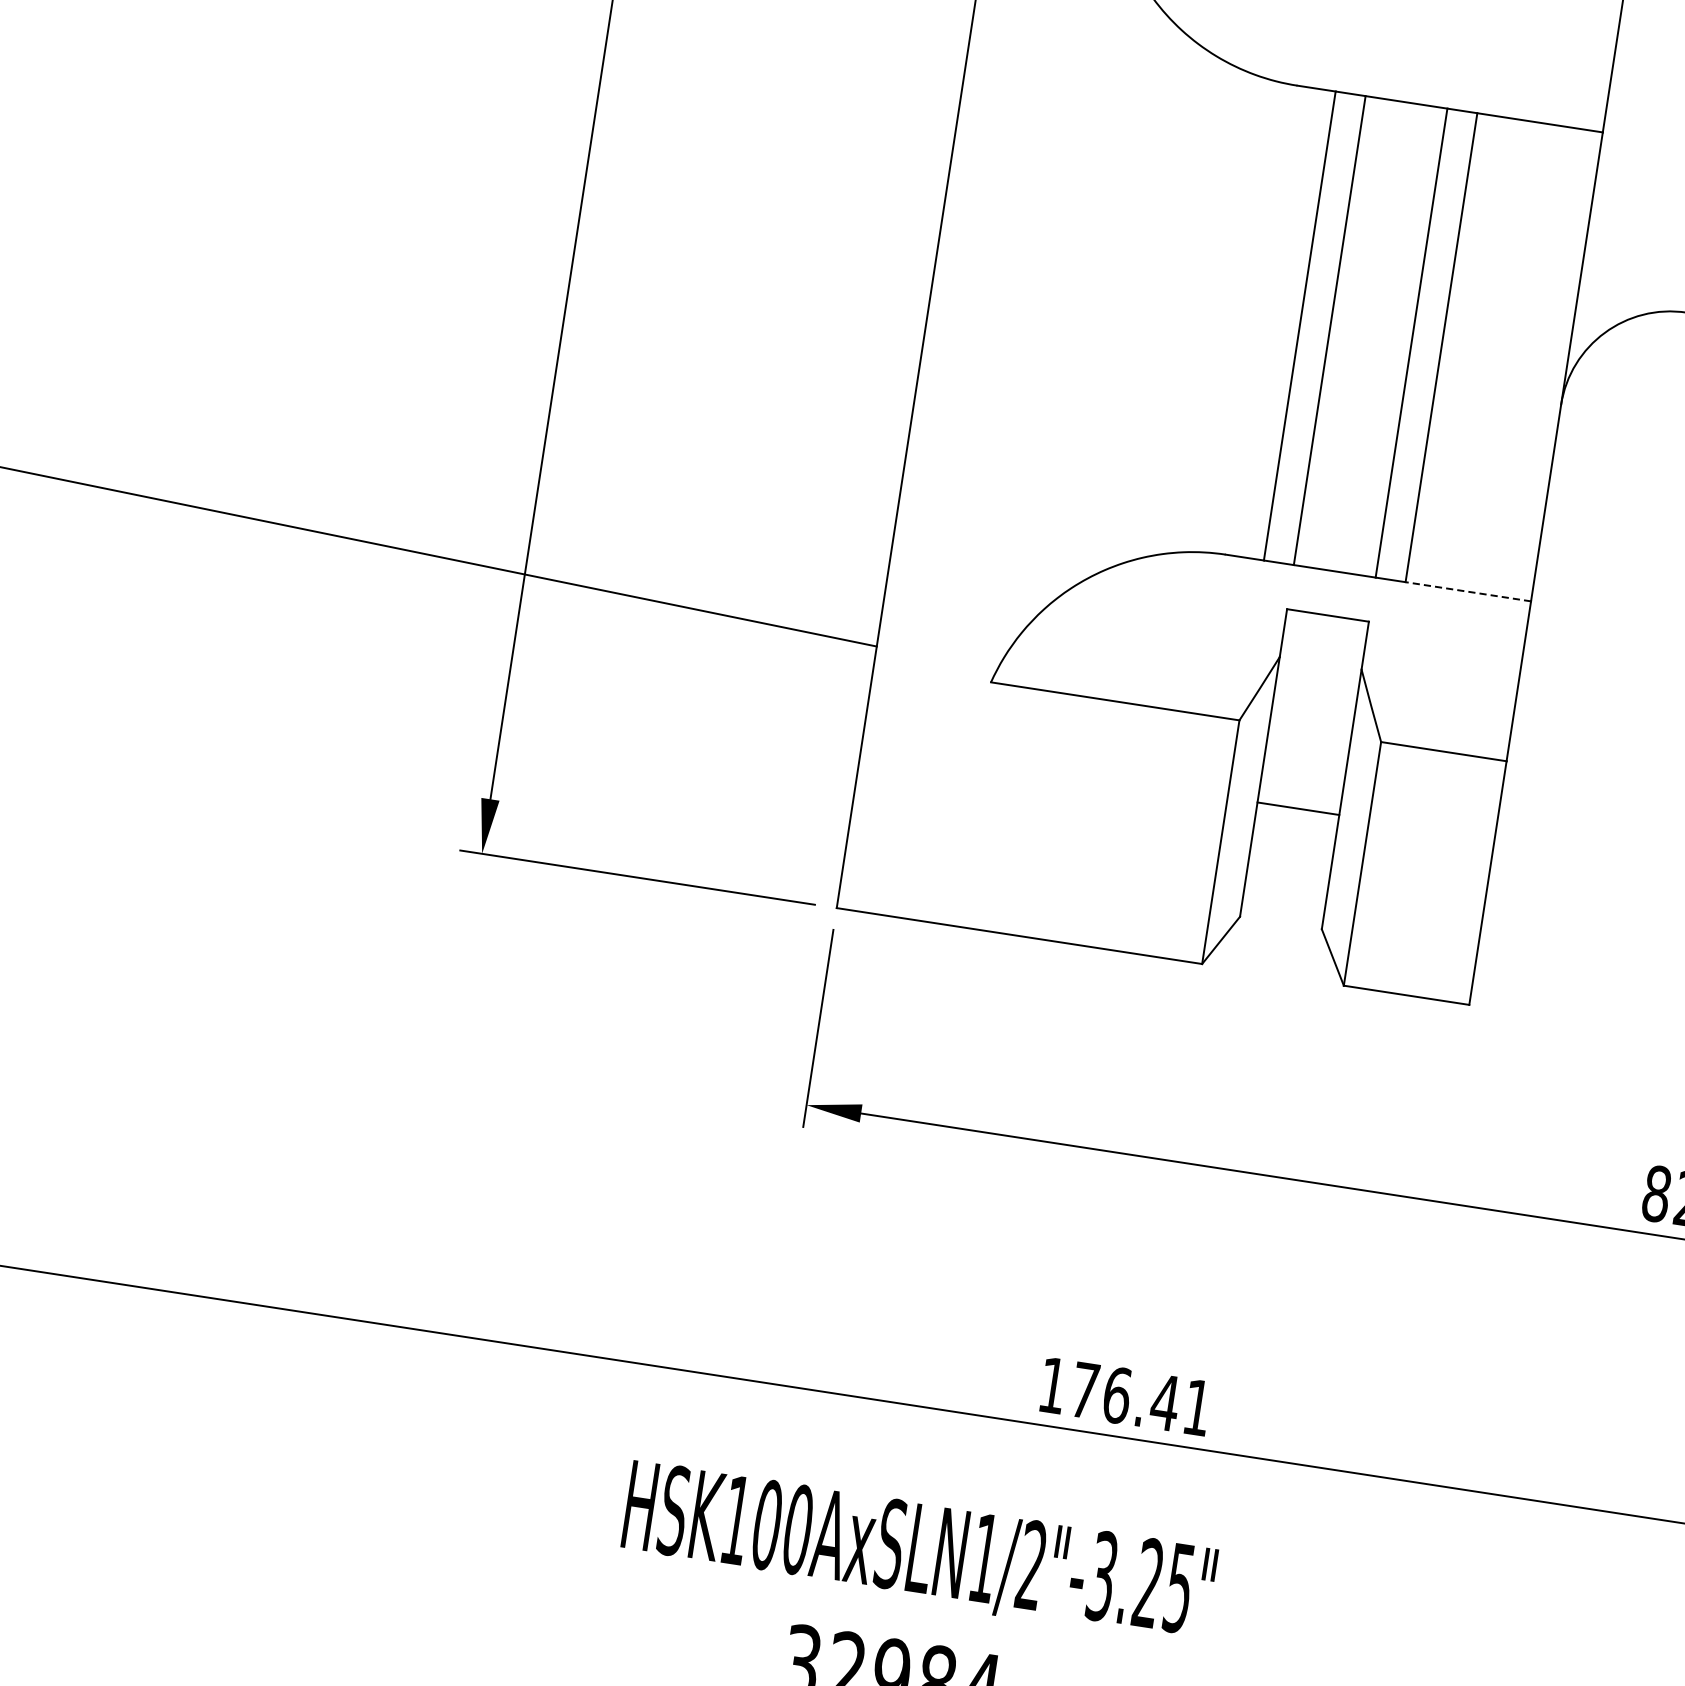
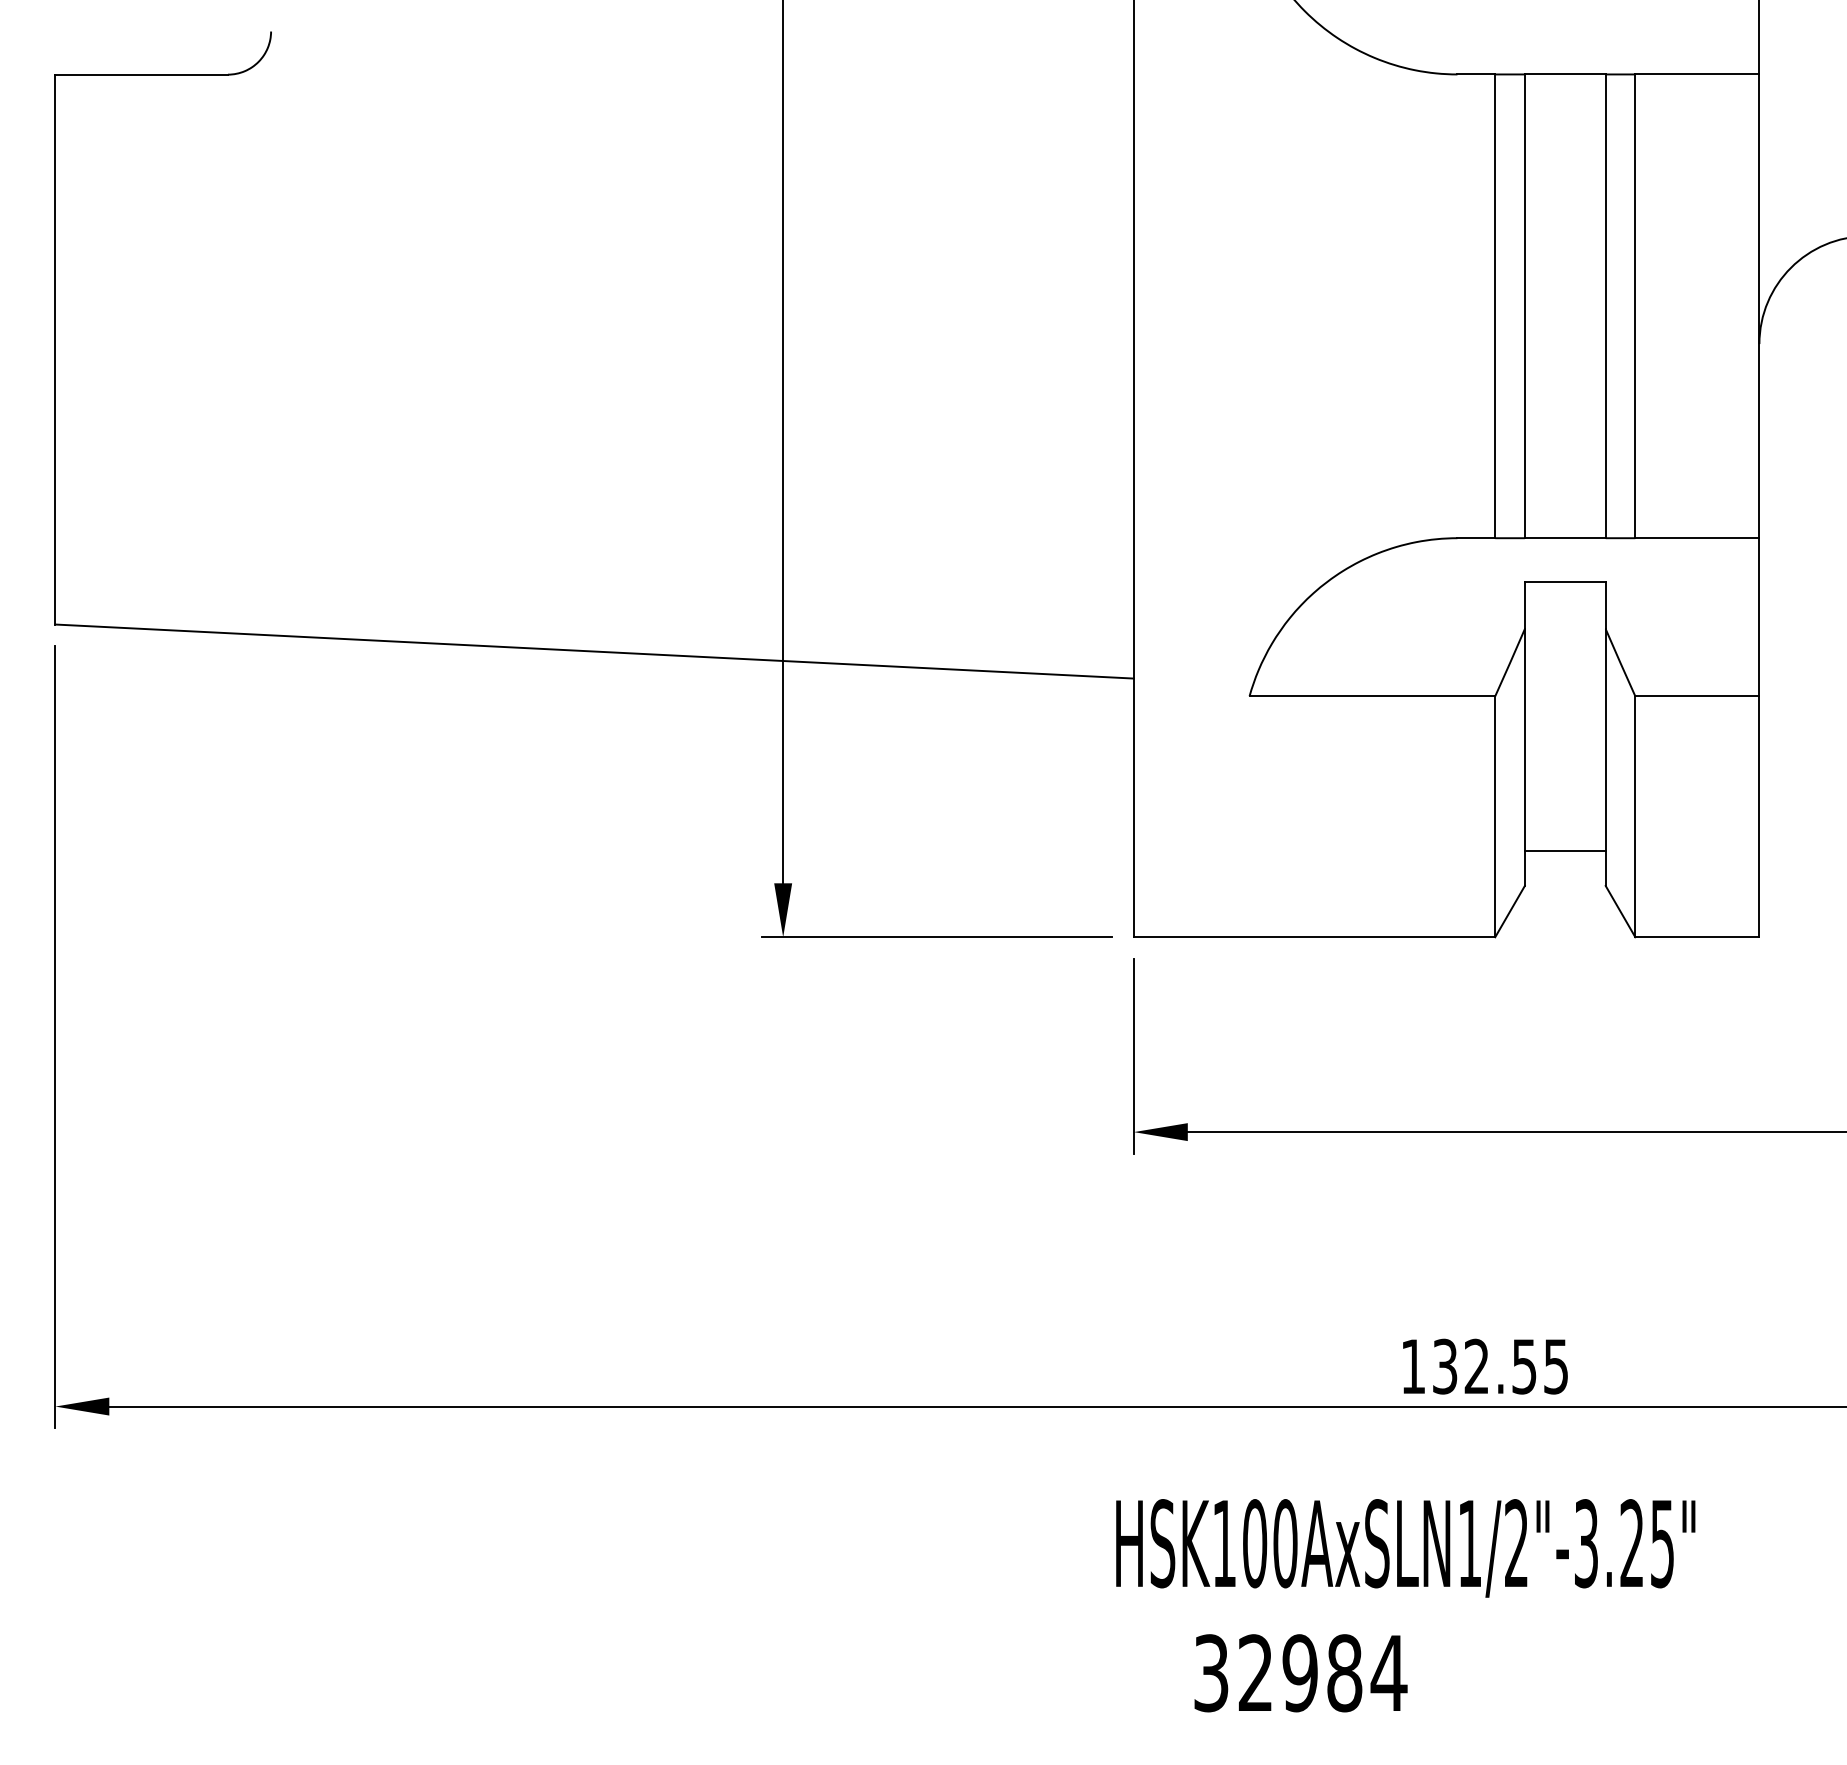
line: (1467, 591) -> (1696, 538), dashed -> solid
line: (1297, 808) -> (1564, 850), moved
text: (1141, 1398) -> (1500, 1366), 176.41 -> 132.55
text: (918, 1553) -> (1405, 1548), moved

